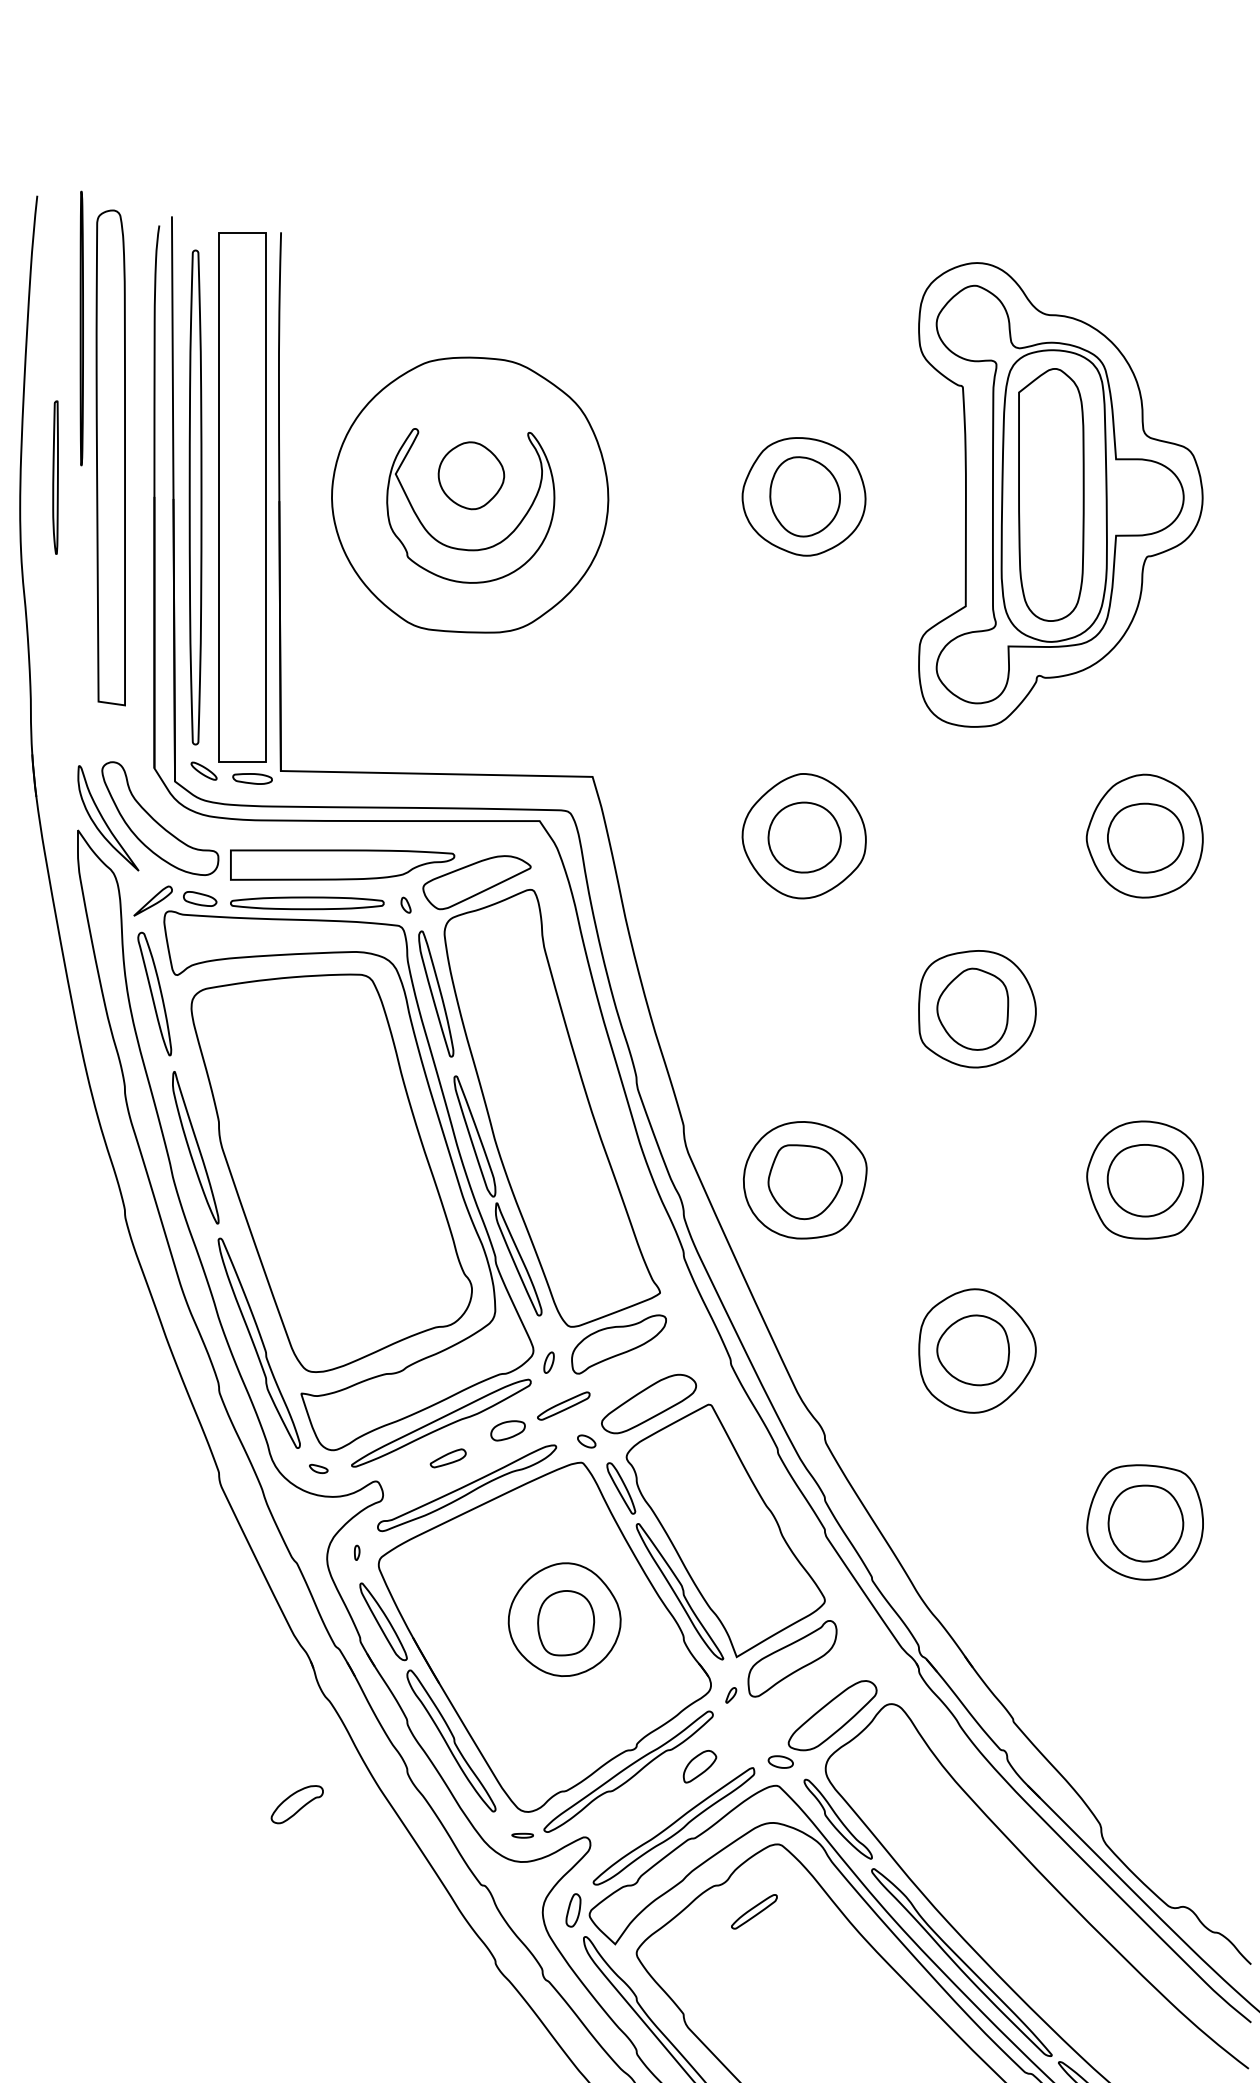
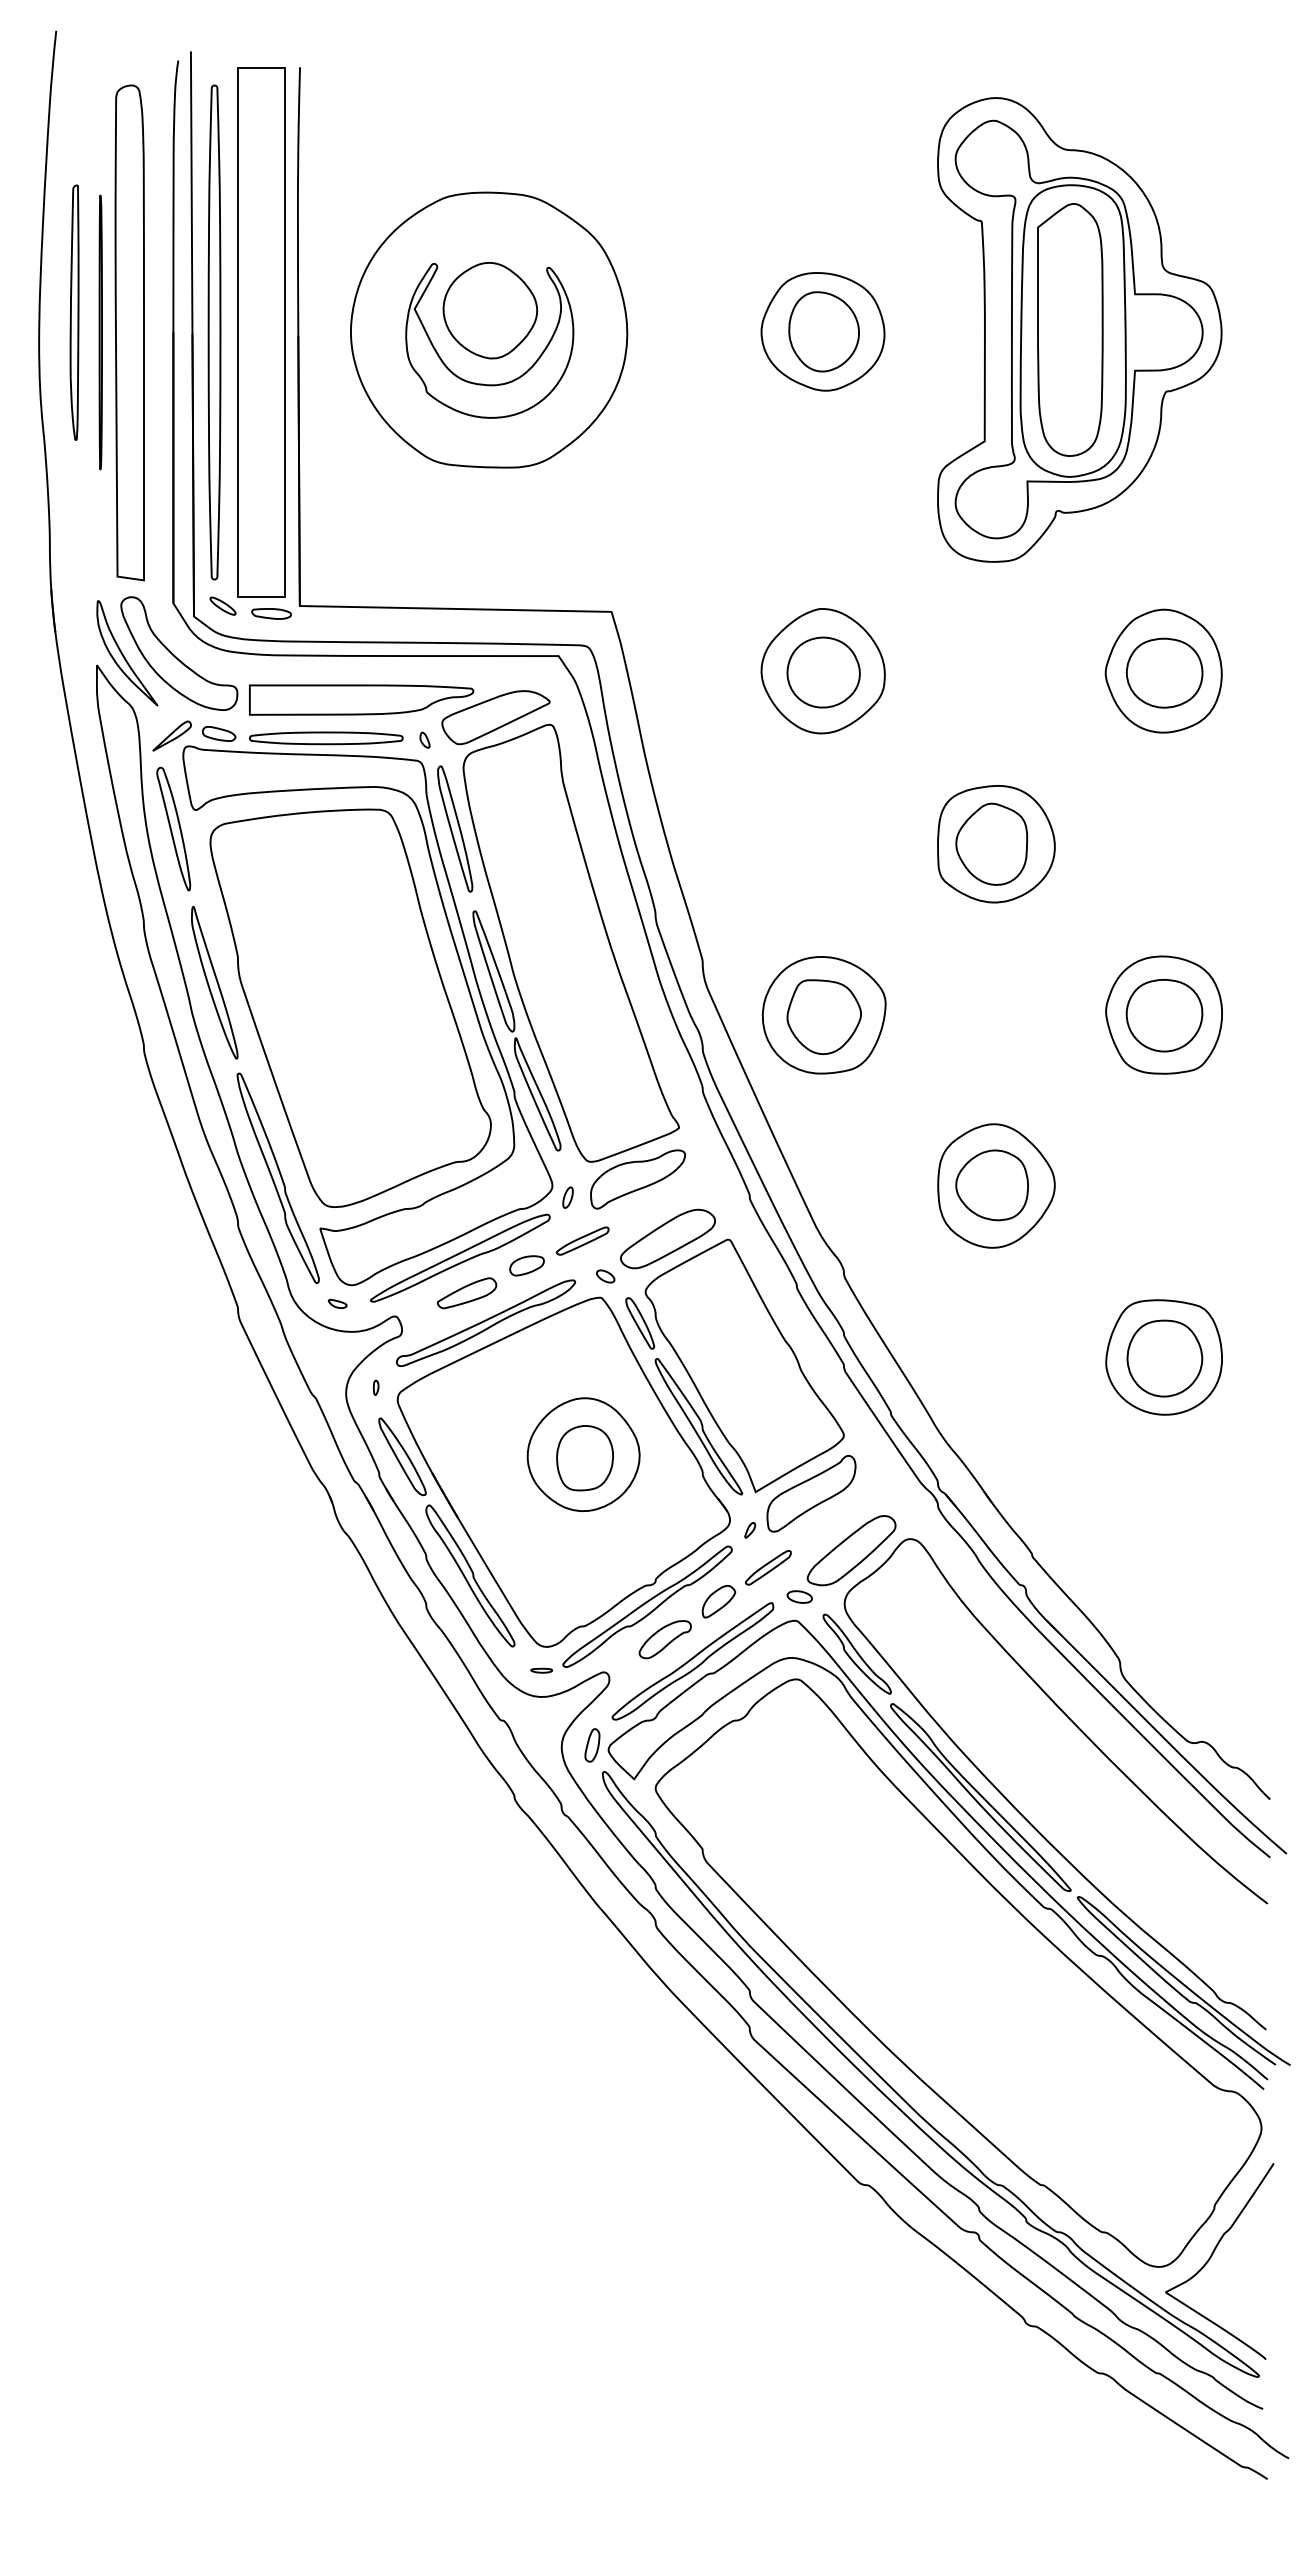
line: (81, 328) -> (100, 332), moved
part: (110, 457) -> (129, 332), moved
part: (471, 475) -> (490, 310), size x1.43
part: (55, 477) -> (74, 312), size x1.67
part: (448, 1458) -> (467, 1293), size x1.67
part: (296, 1804) -> (664, 1639), moved
part: (754, 1911) -> (768, 1567), moved

